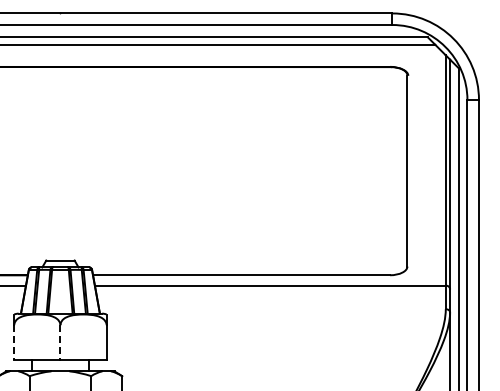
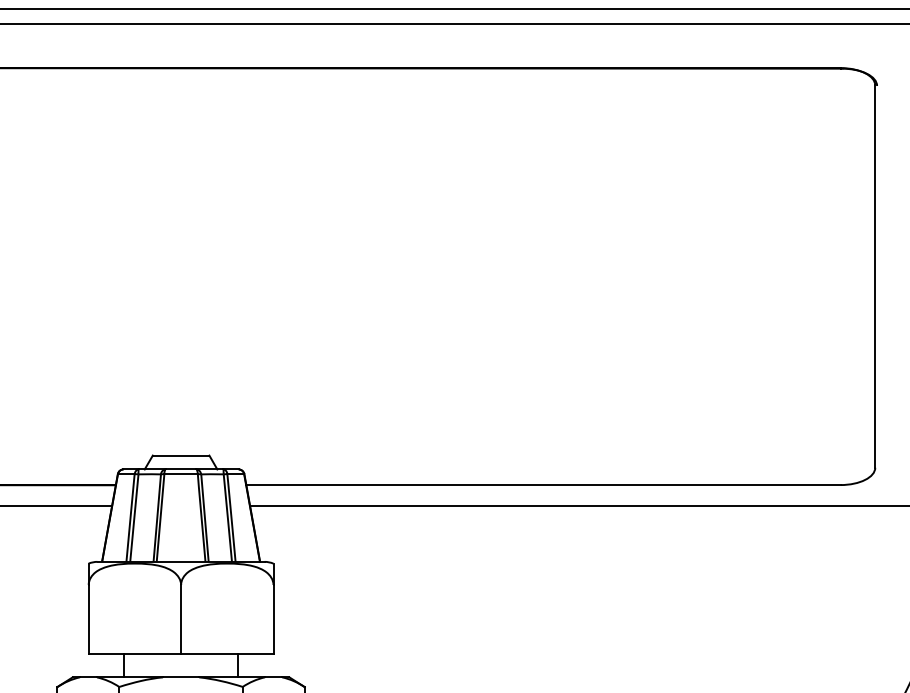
line: (14, 342) -> (89, 619), dashed -> solid
line: (60, 342) -> (181, 619), dashed -> solid

